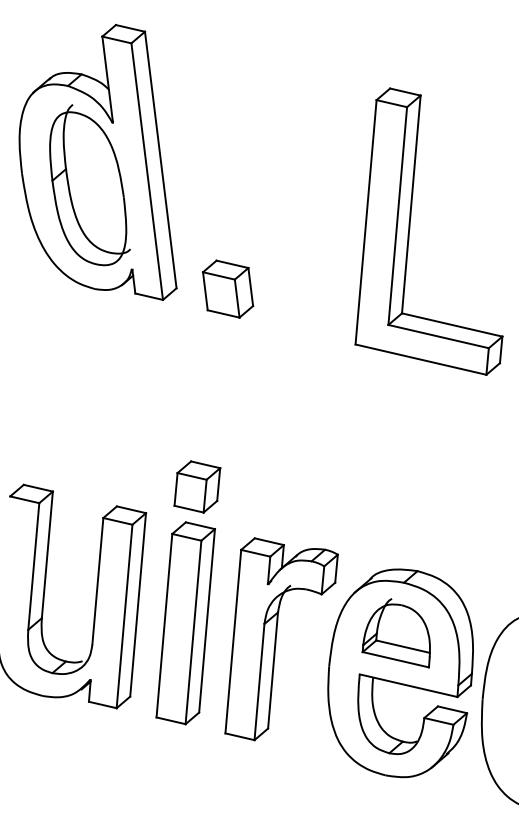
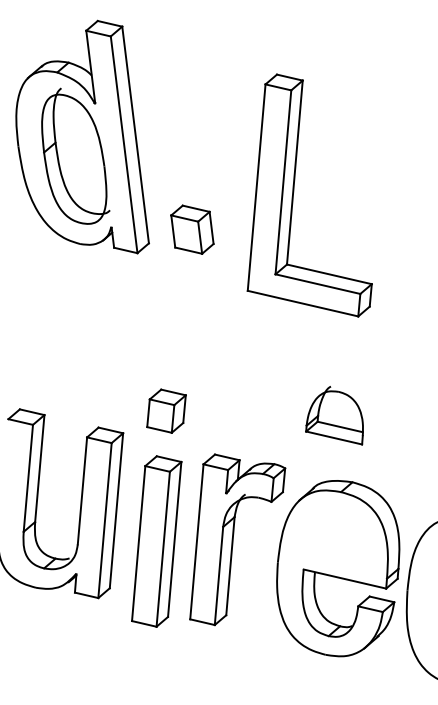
part: (410, 229) -> (294, 193), moved
part: (228, 288) -> (192, 229), moved
part: (185, 623) -> (156, 541), moved
part: (395, 633) -> (333, 415), moved

